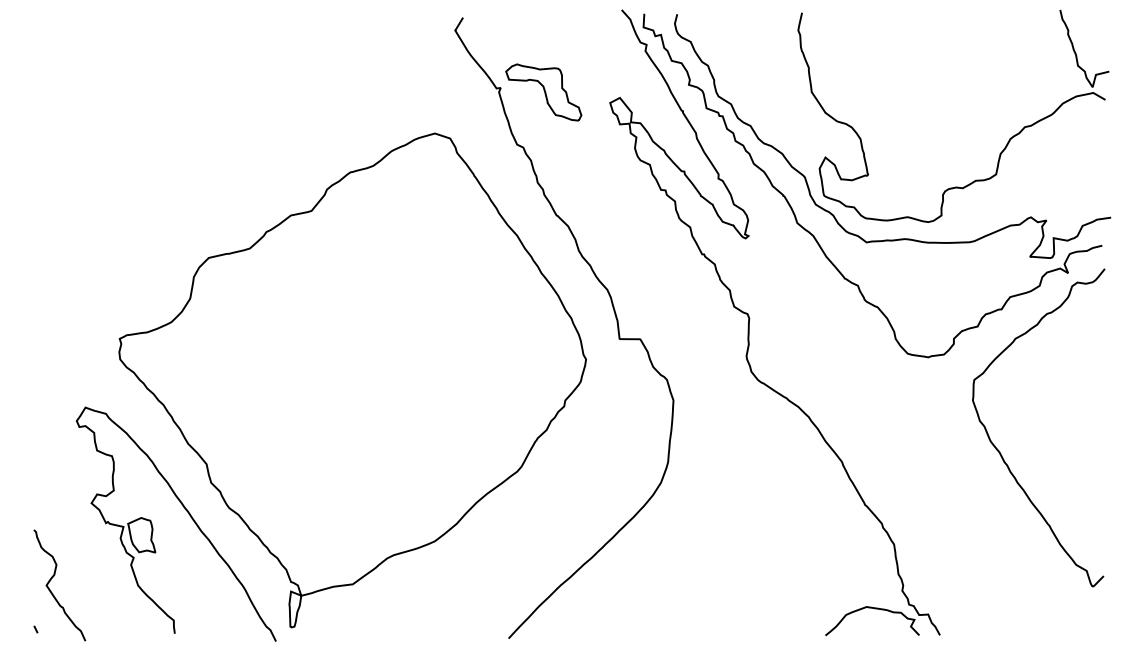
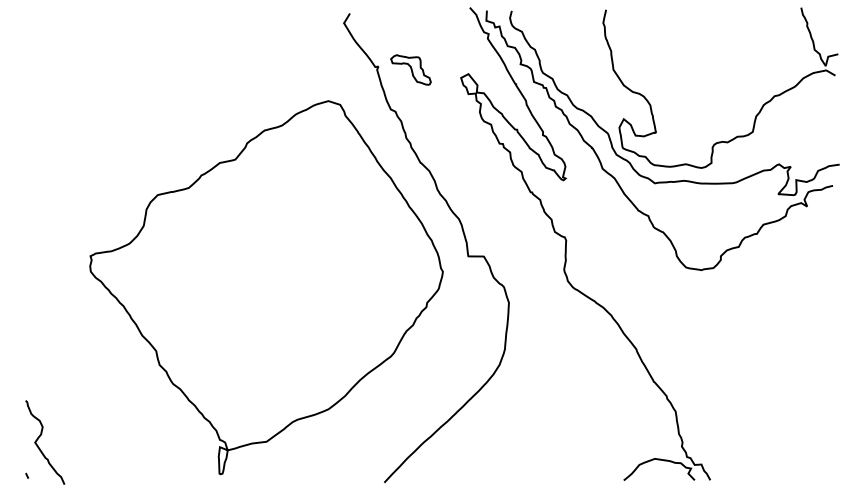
part: (543, 92) -> (410, 70), size x0.7
curve: (1001, 453) -> (756, 342), removed
part: (188, 514) -> (142, 388), removed

